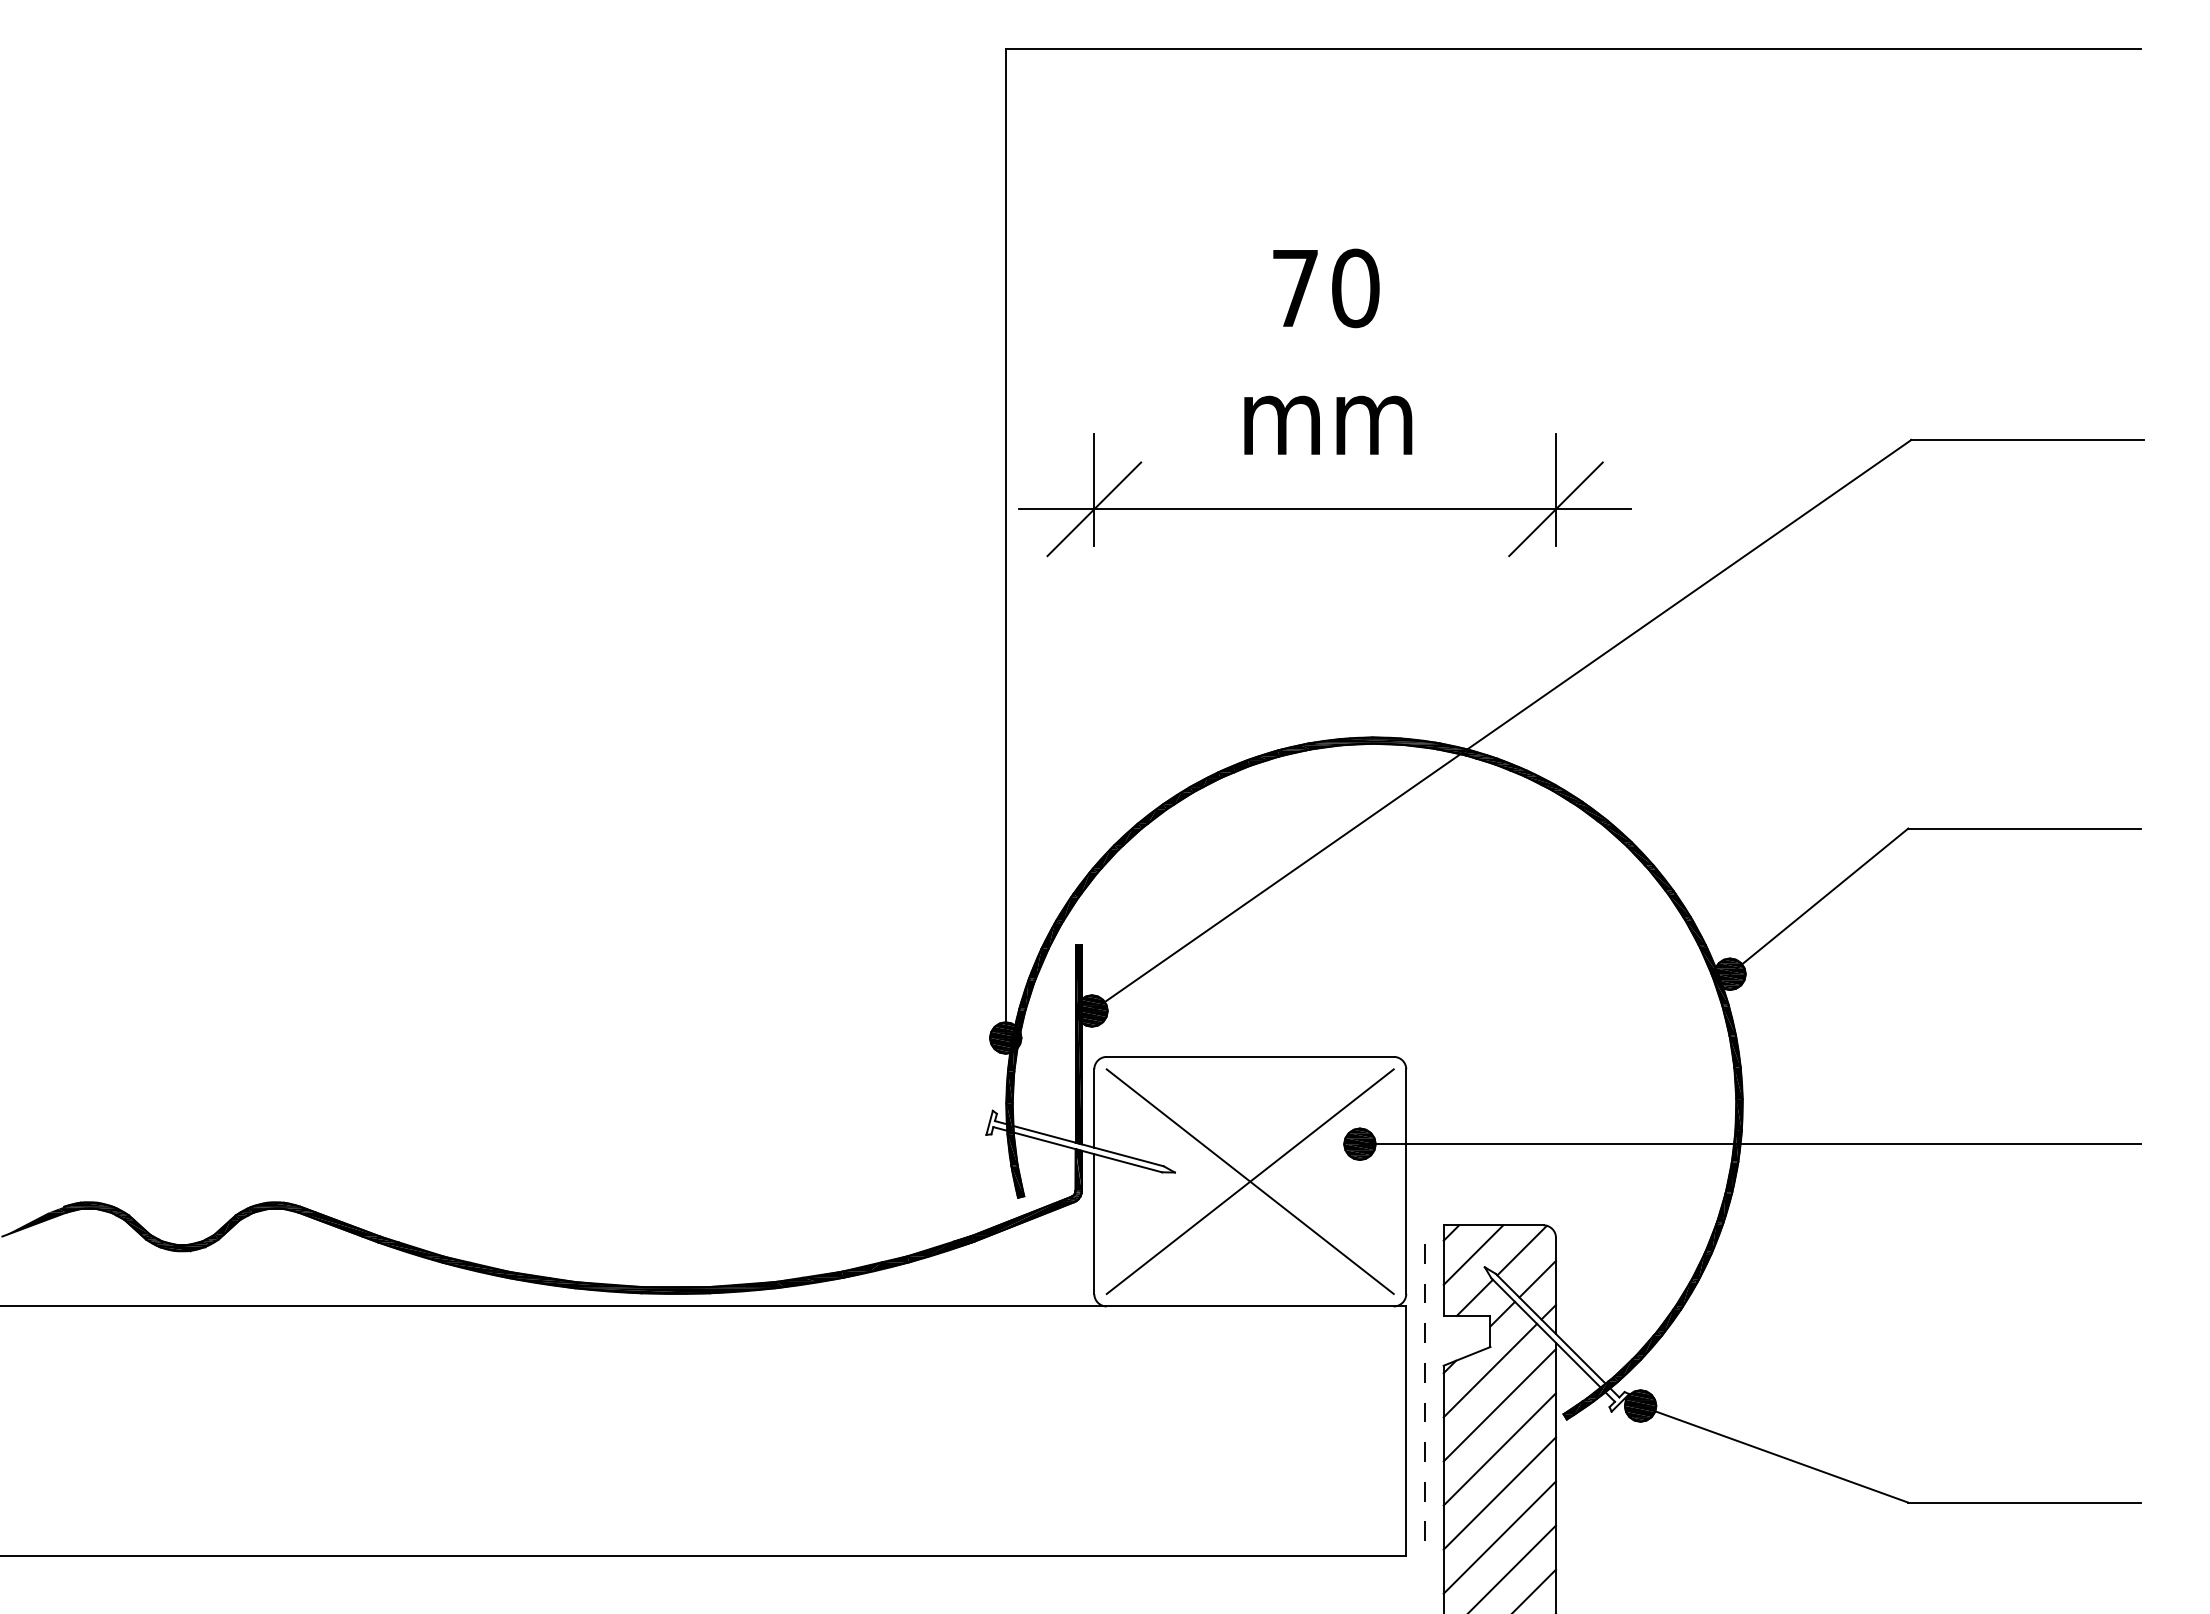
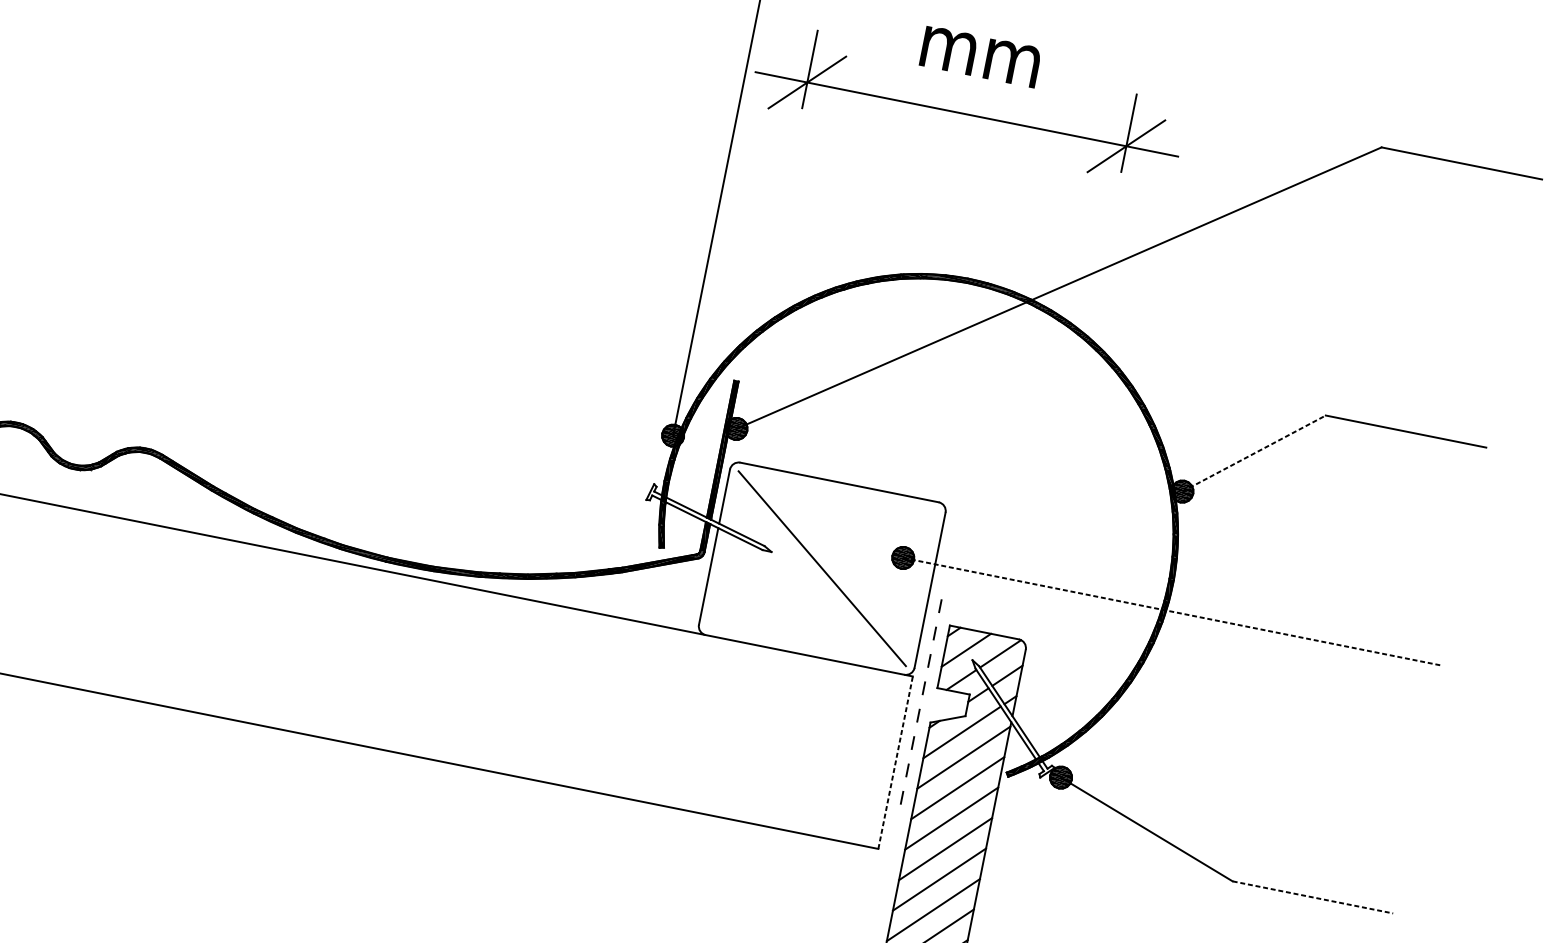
line: (1819, 901) -> (1254, 453), solid -> dashed
line: (1750, 1144) -> (1173, 612), solid -> dashed
line: (1249, 1181) -> (821, 568), removed
line: (1424, 1382) -> (922, 694), moved
line: (1406, 1431) -> (895, 762), solid -> dashed
line: (2024, 1502) -> (1313, 897), solid -> dashed

